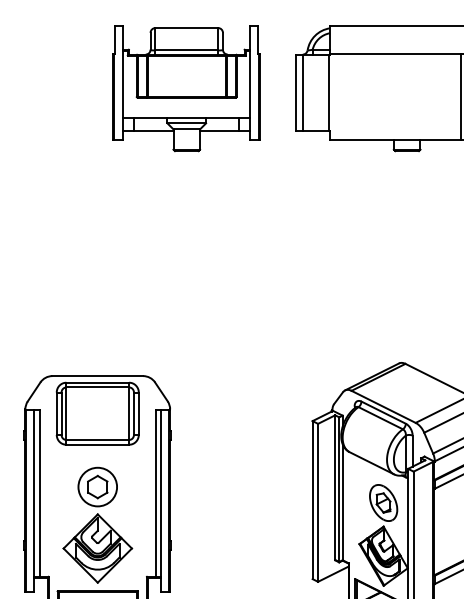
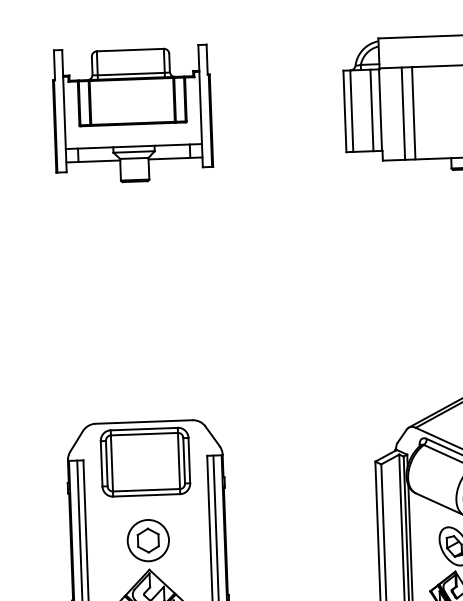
part: (186, 88) -> (132, 114), moved
line: (321, 92) -> (371, 110), added
line: (350, 96) -> (403, 113), added
line: (360, 96) -> (413, 112), added

